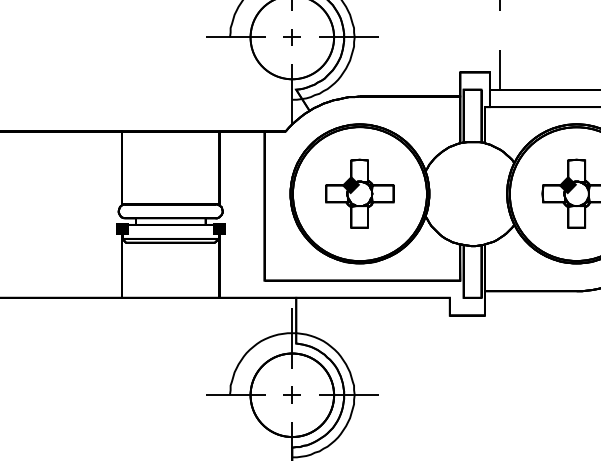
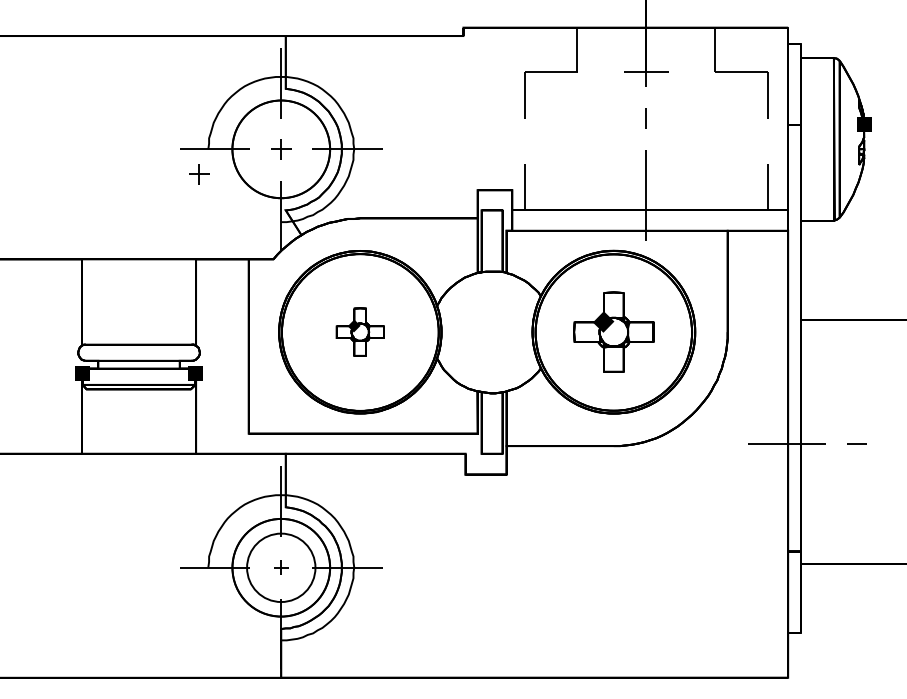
part: (222, 59) -> (199, 174), added
part: (360, 193) -> (360, 331), size x0.6
circle: (292, 395) -> (281, 567), size x0.7
part: (292, 395) -> (281, 567), size x0.7

